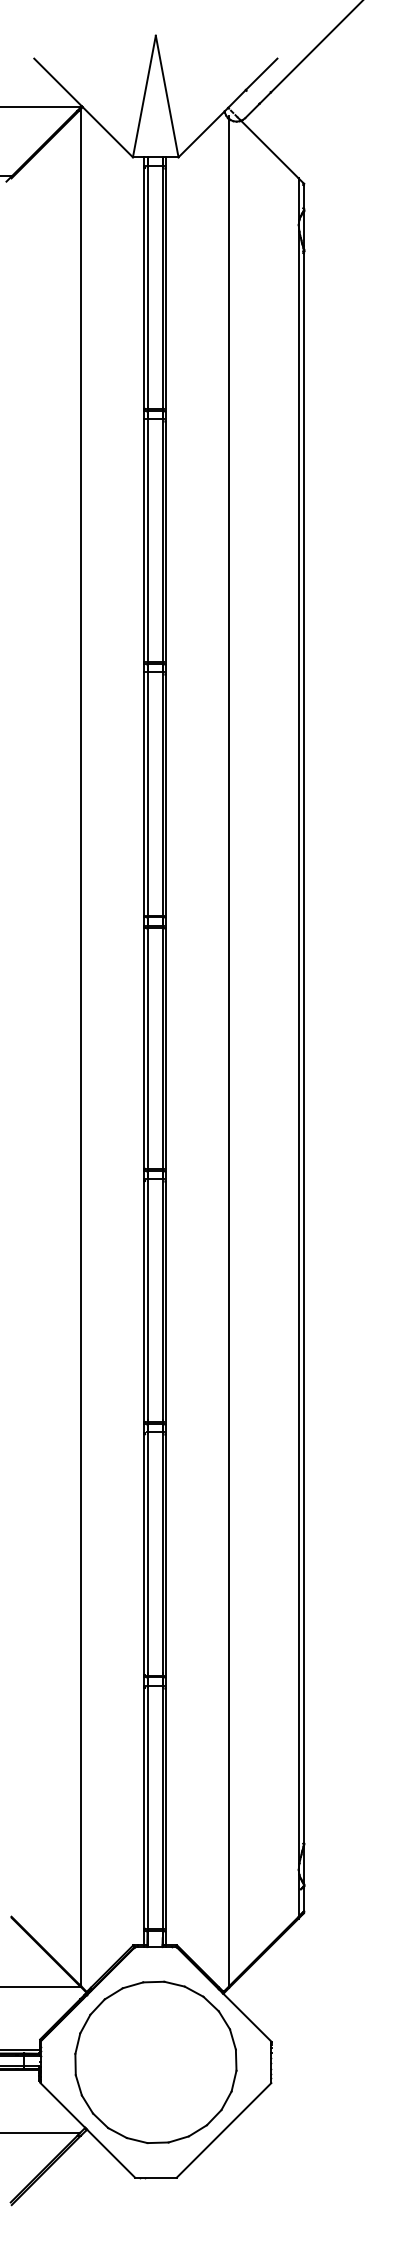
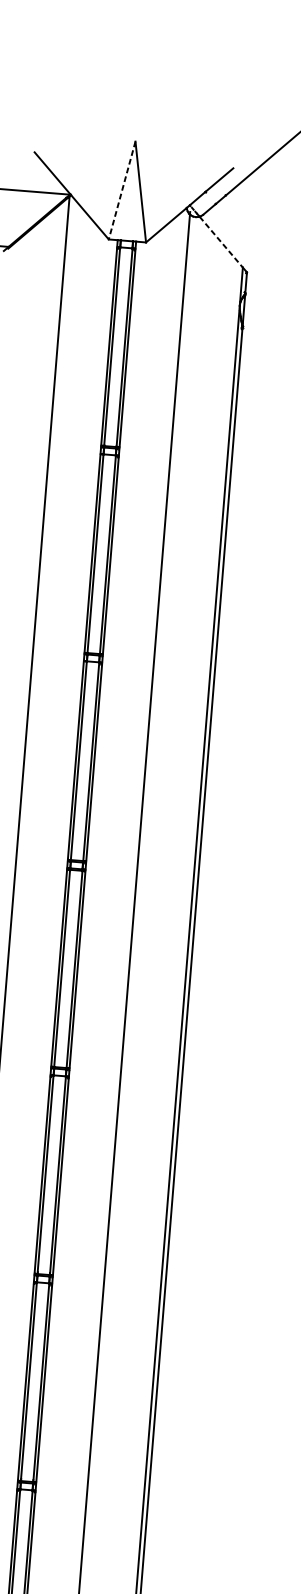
line: (144, 96) -> (122, 190), solid -> dashed
line: (269, 149) -> (220, 242), solid -> dashed

